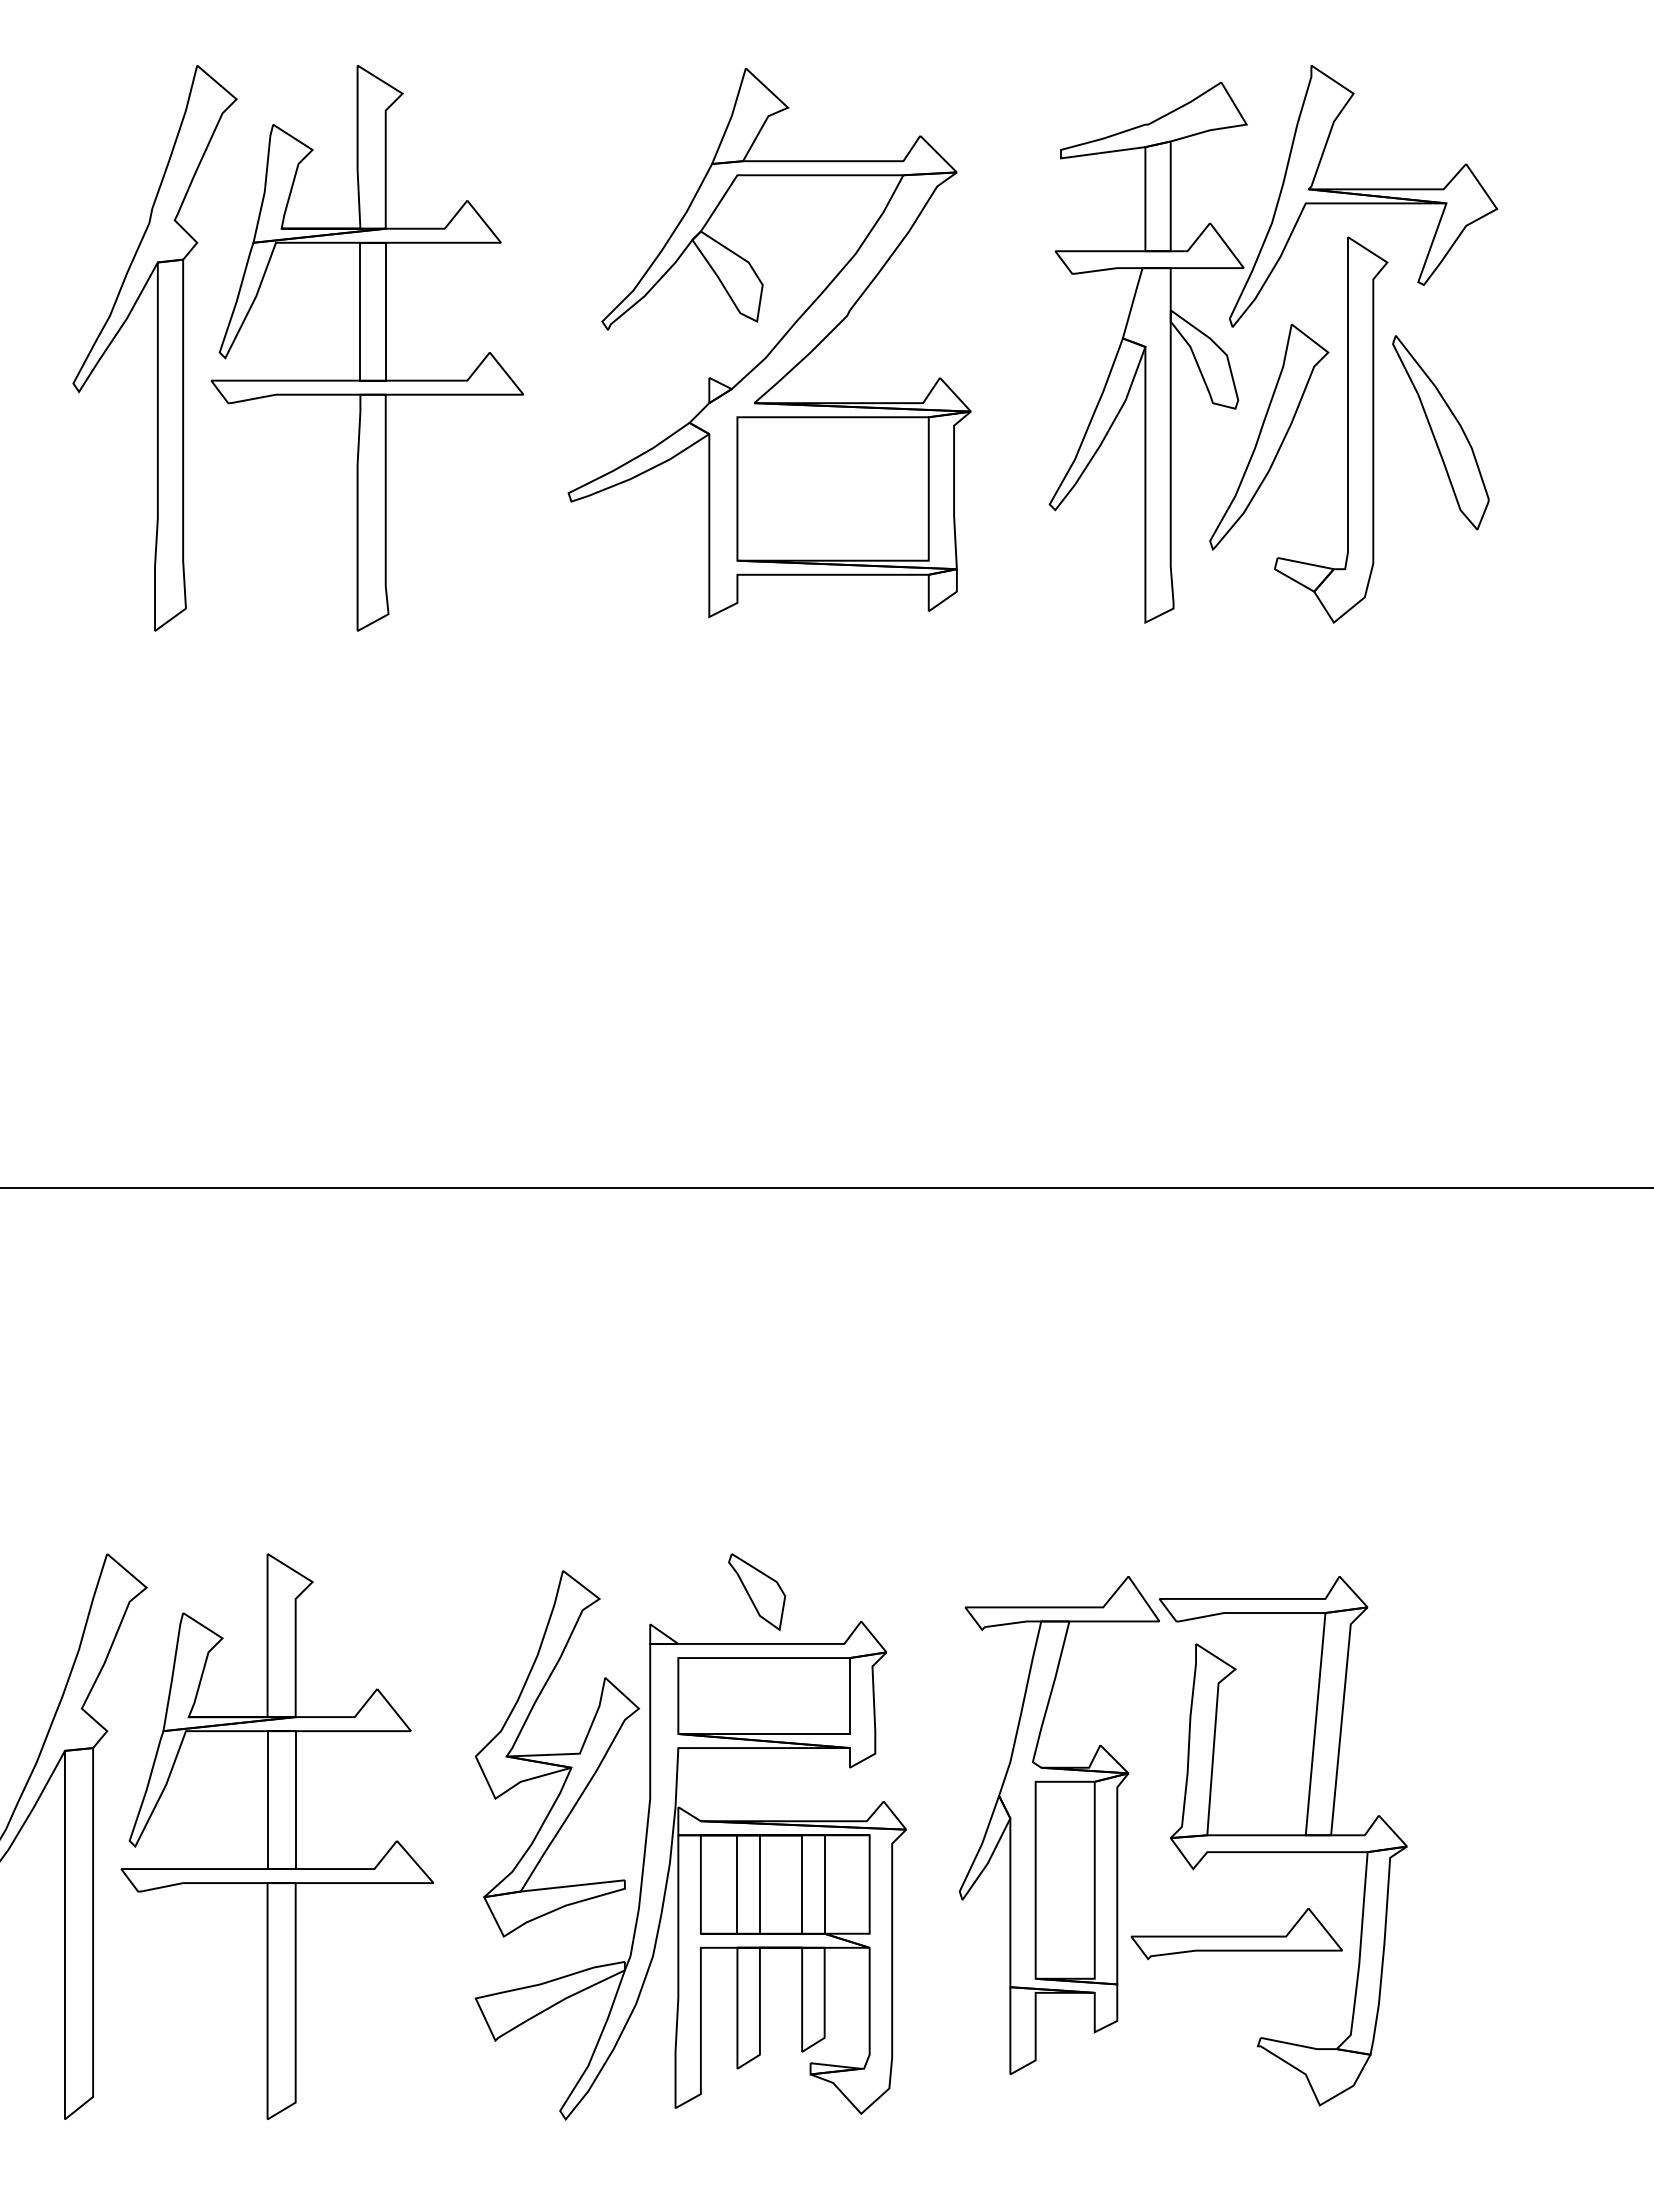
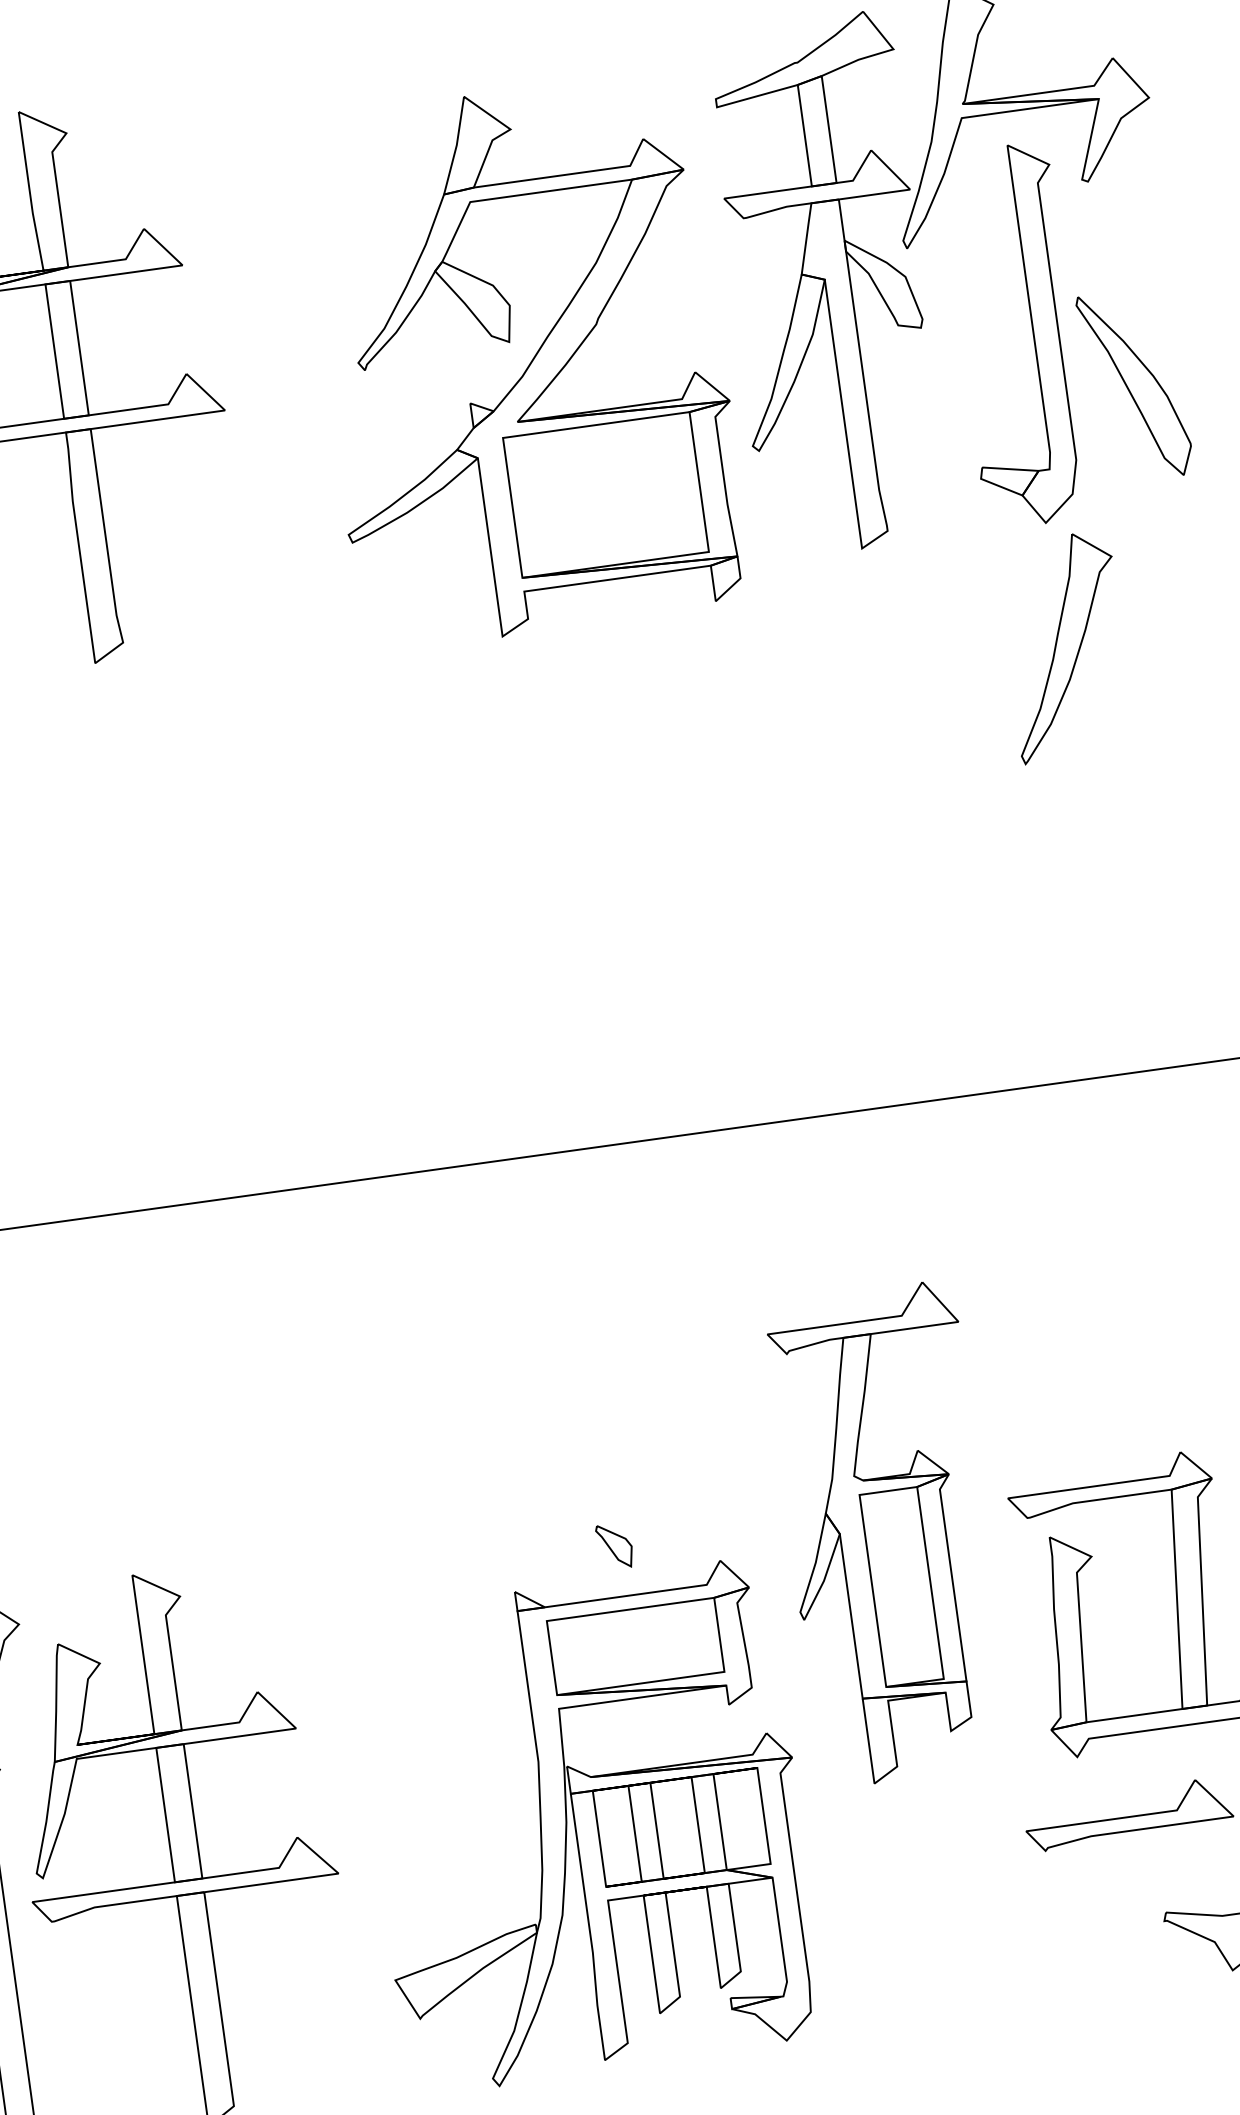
part: (775, 344) -> (530, 361), moved
part: (1440, 432) -> (1134, 385), moved
part: (1269, 436) -> (1065, 646), moved
part: (757, 1592) -> (615, 1546), size x0.6
part: (557, 1753) -> (441, 1730), removed
part: (1058, 1825) -> (887, 1534), moved

